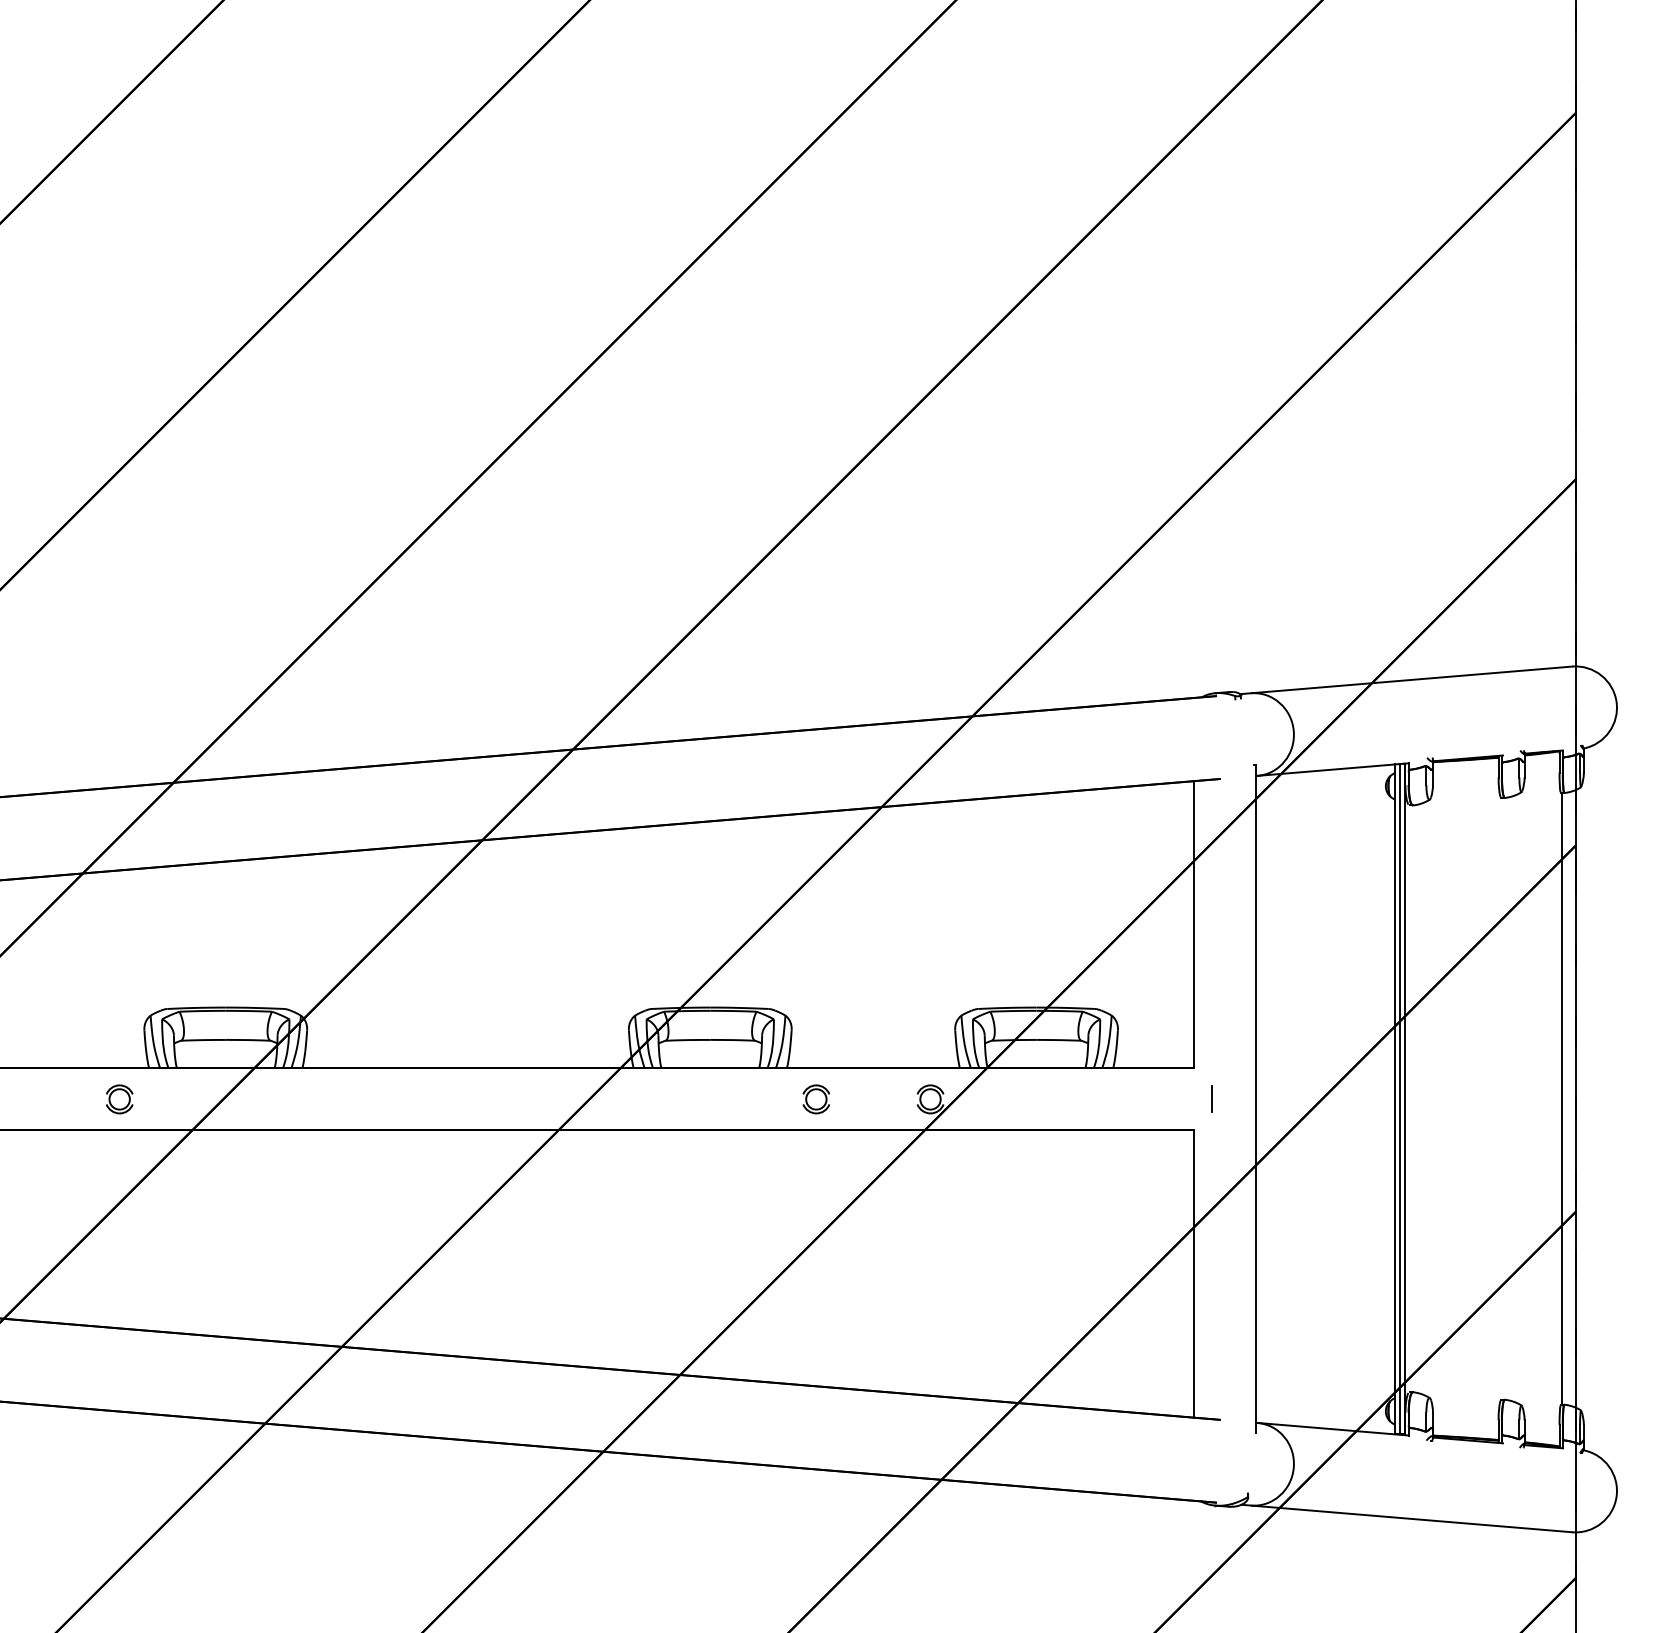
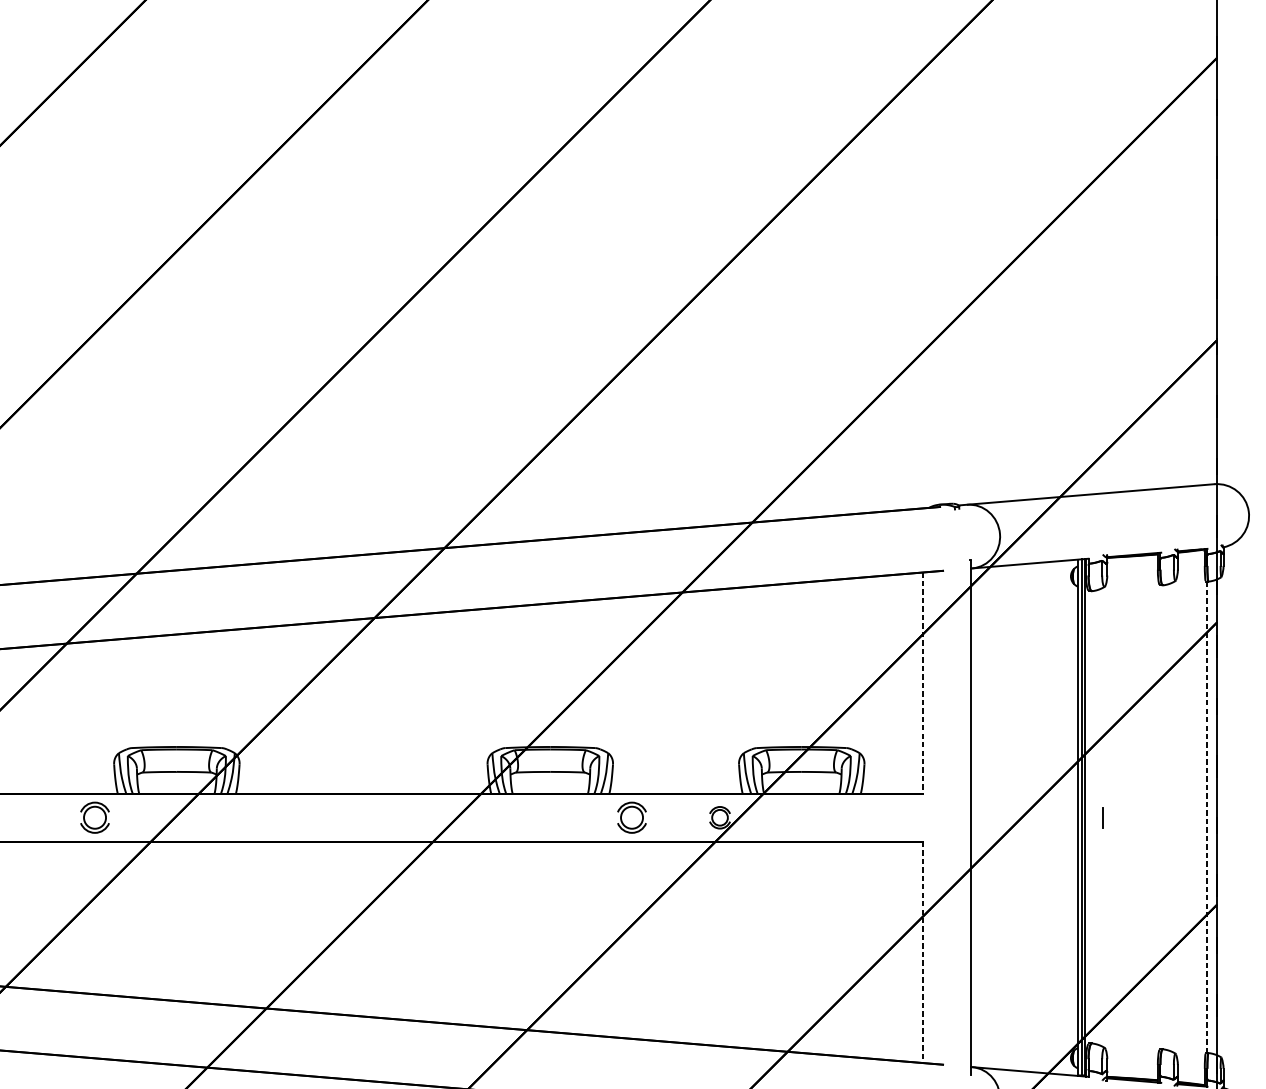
line: (1194, 924) -> (923, 682), solid -> dashed
line: (1211, 1098) -> (1102, 817), moved
line: (1562, 1098) -> (1207, 817), solid -> dashed
part: (119, 1099) -> (94, 817), size x1.4
part: (816, 1099) -> (632, 817), size x1.4
line: (1194, 1274) -> (923, 952), solid -> dashed

